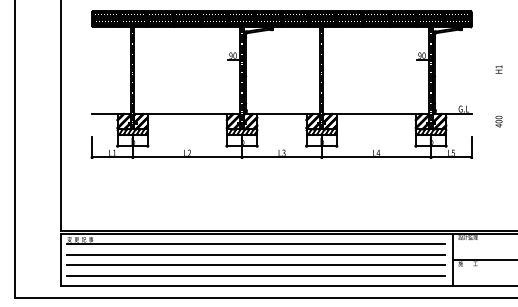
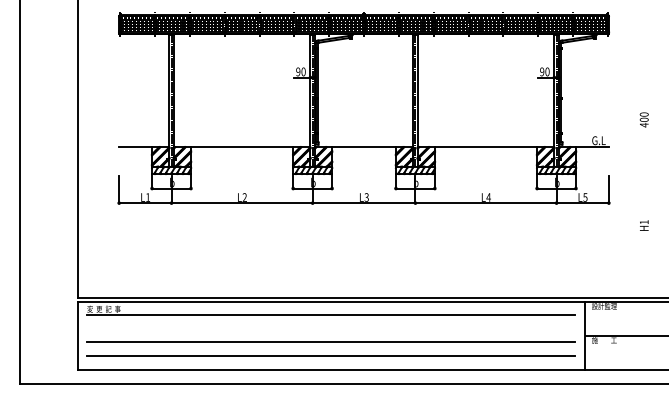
text: (499, 69) -> (644, 225), moved
text: (498, 121) -> (643, 119), moved
line: (255, 254) -> (330, 328), removed

